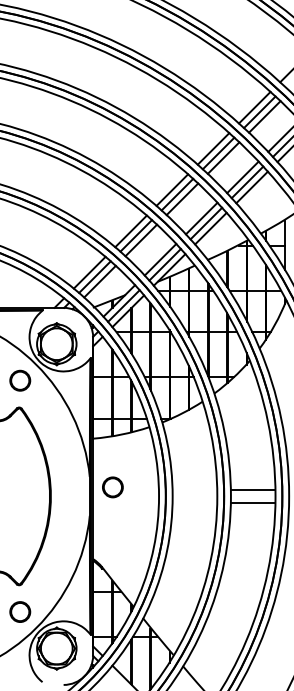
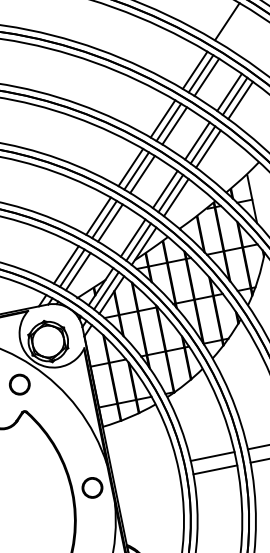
part: (112, 487) -> (92, 488), moved
line: (194, 489) -> (212, 456), added
line: (194, 503) -> (215, 470), added

